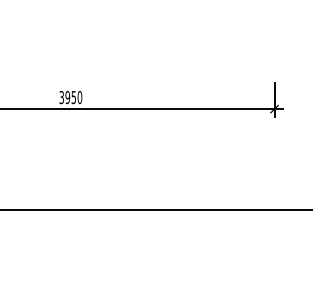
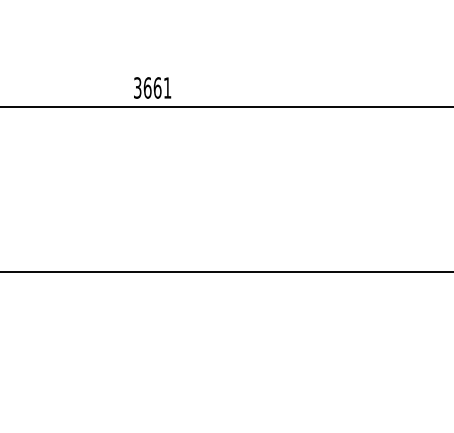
text: (73, 97) -> (157, 87), 3950 -> 3661

